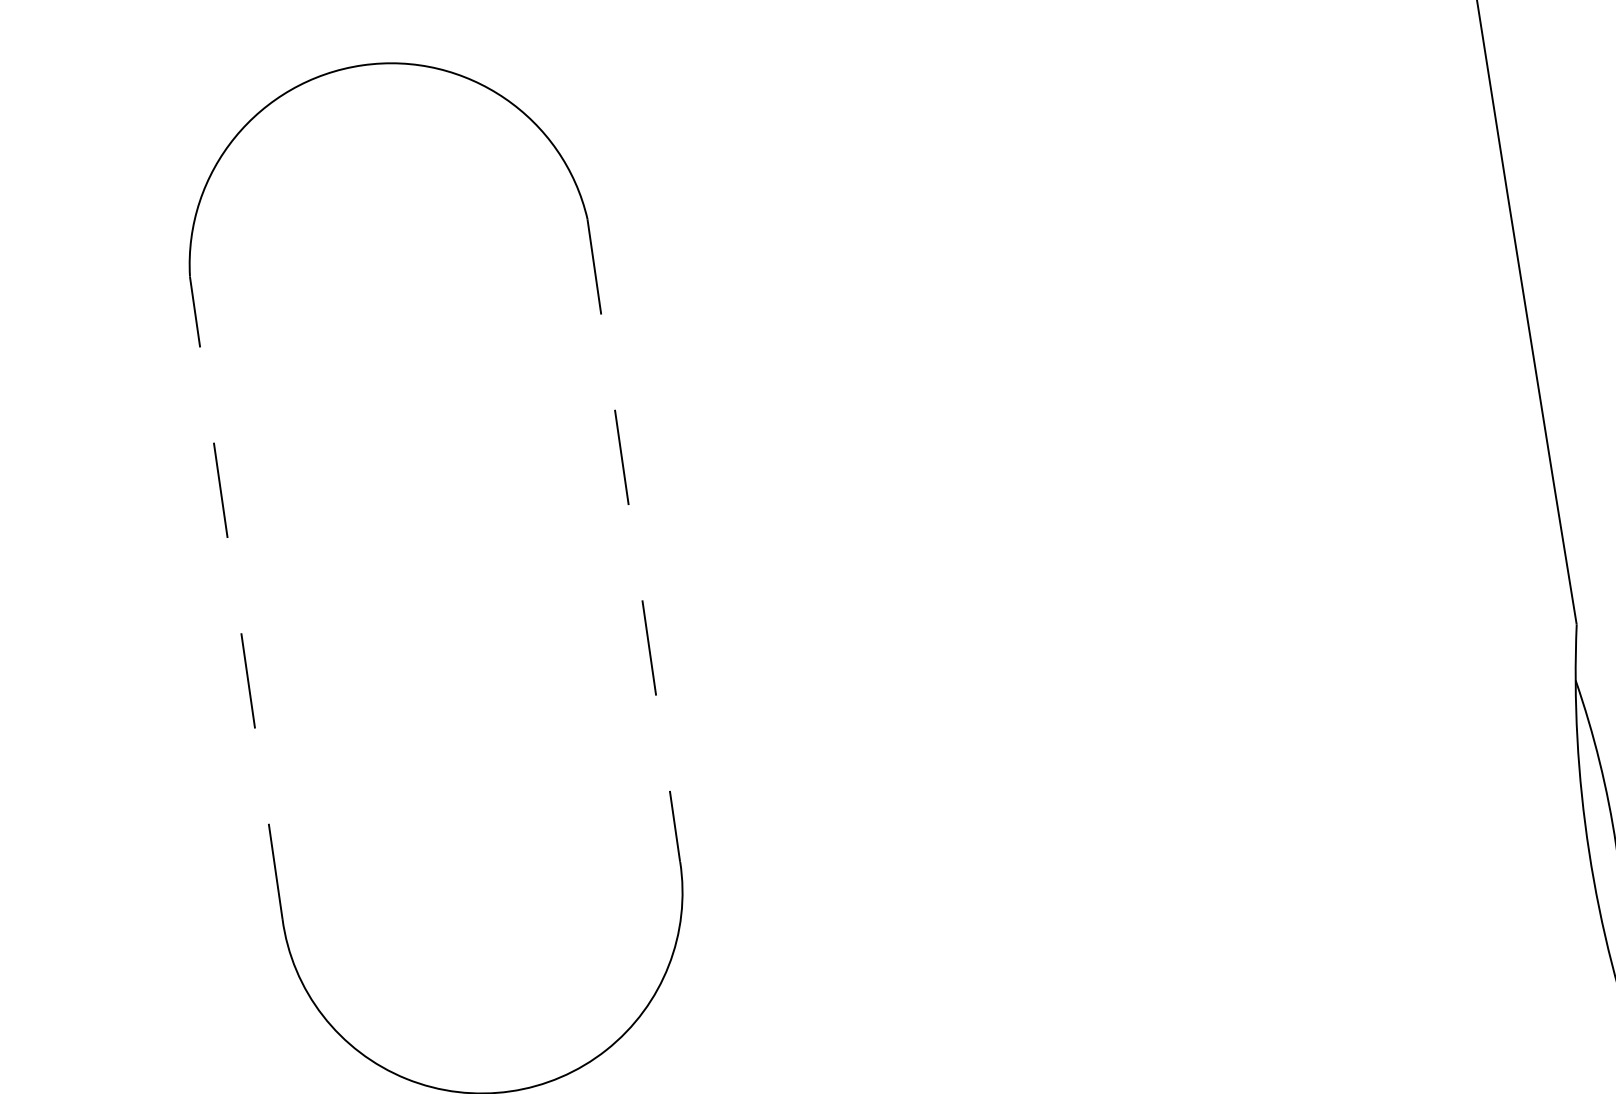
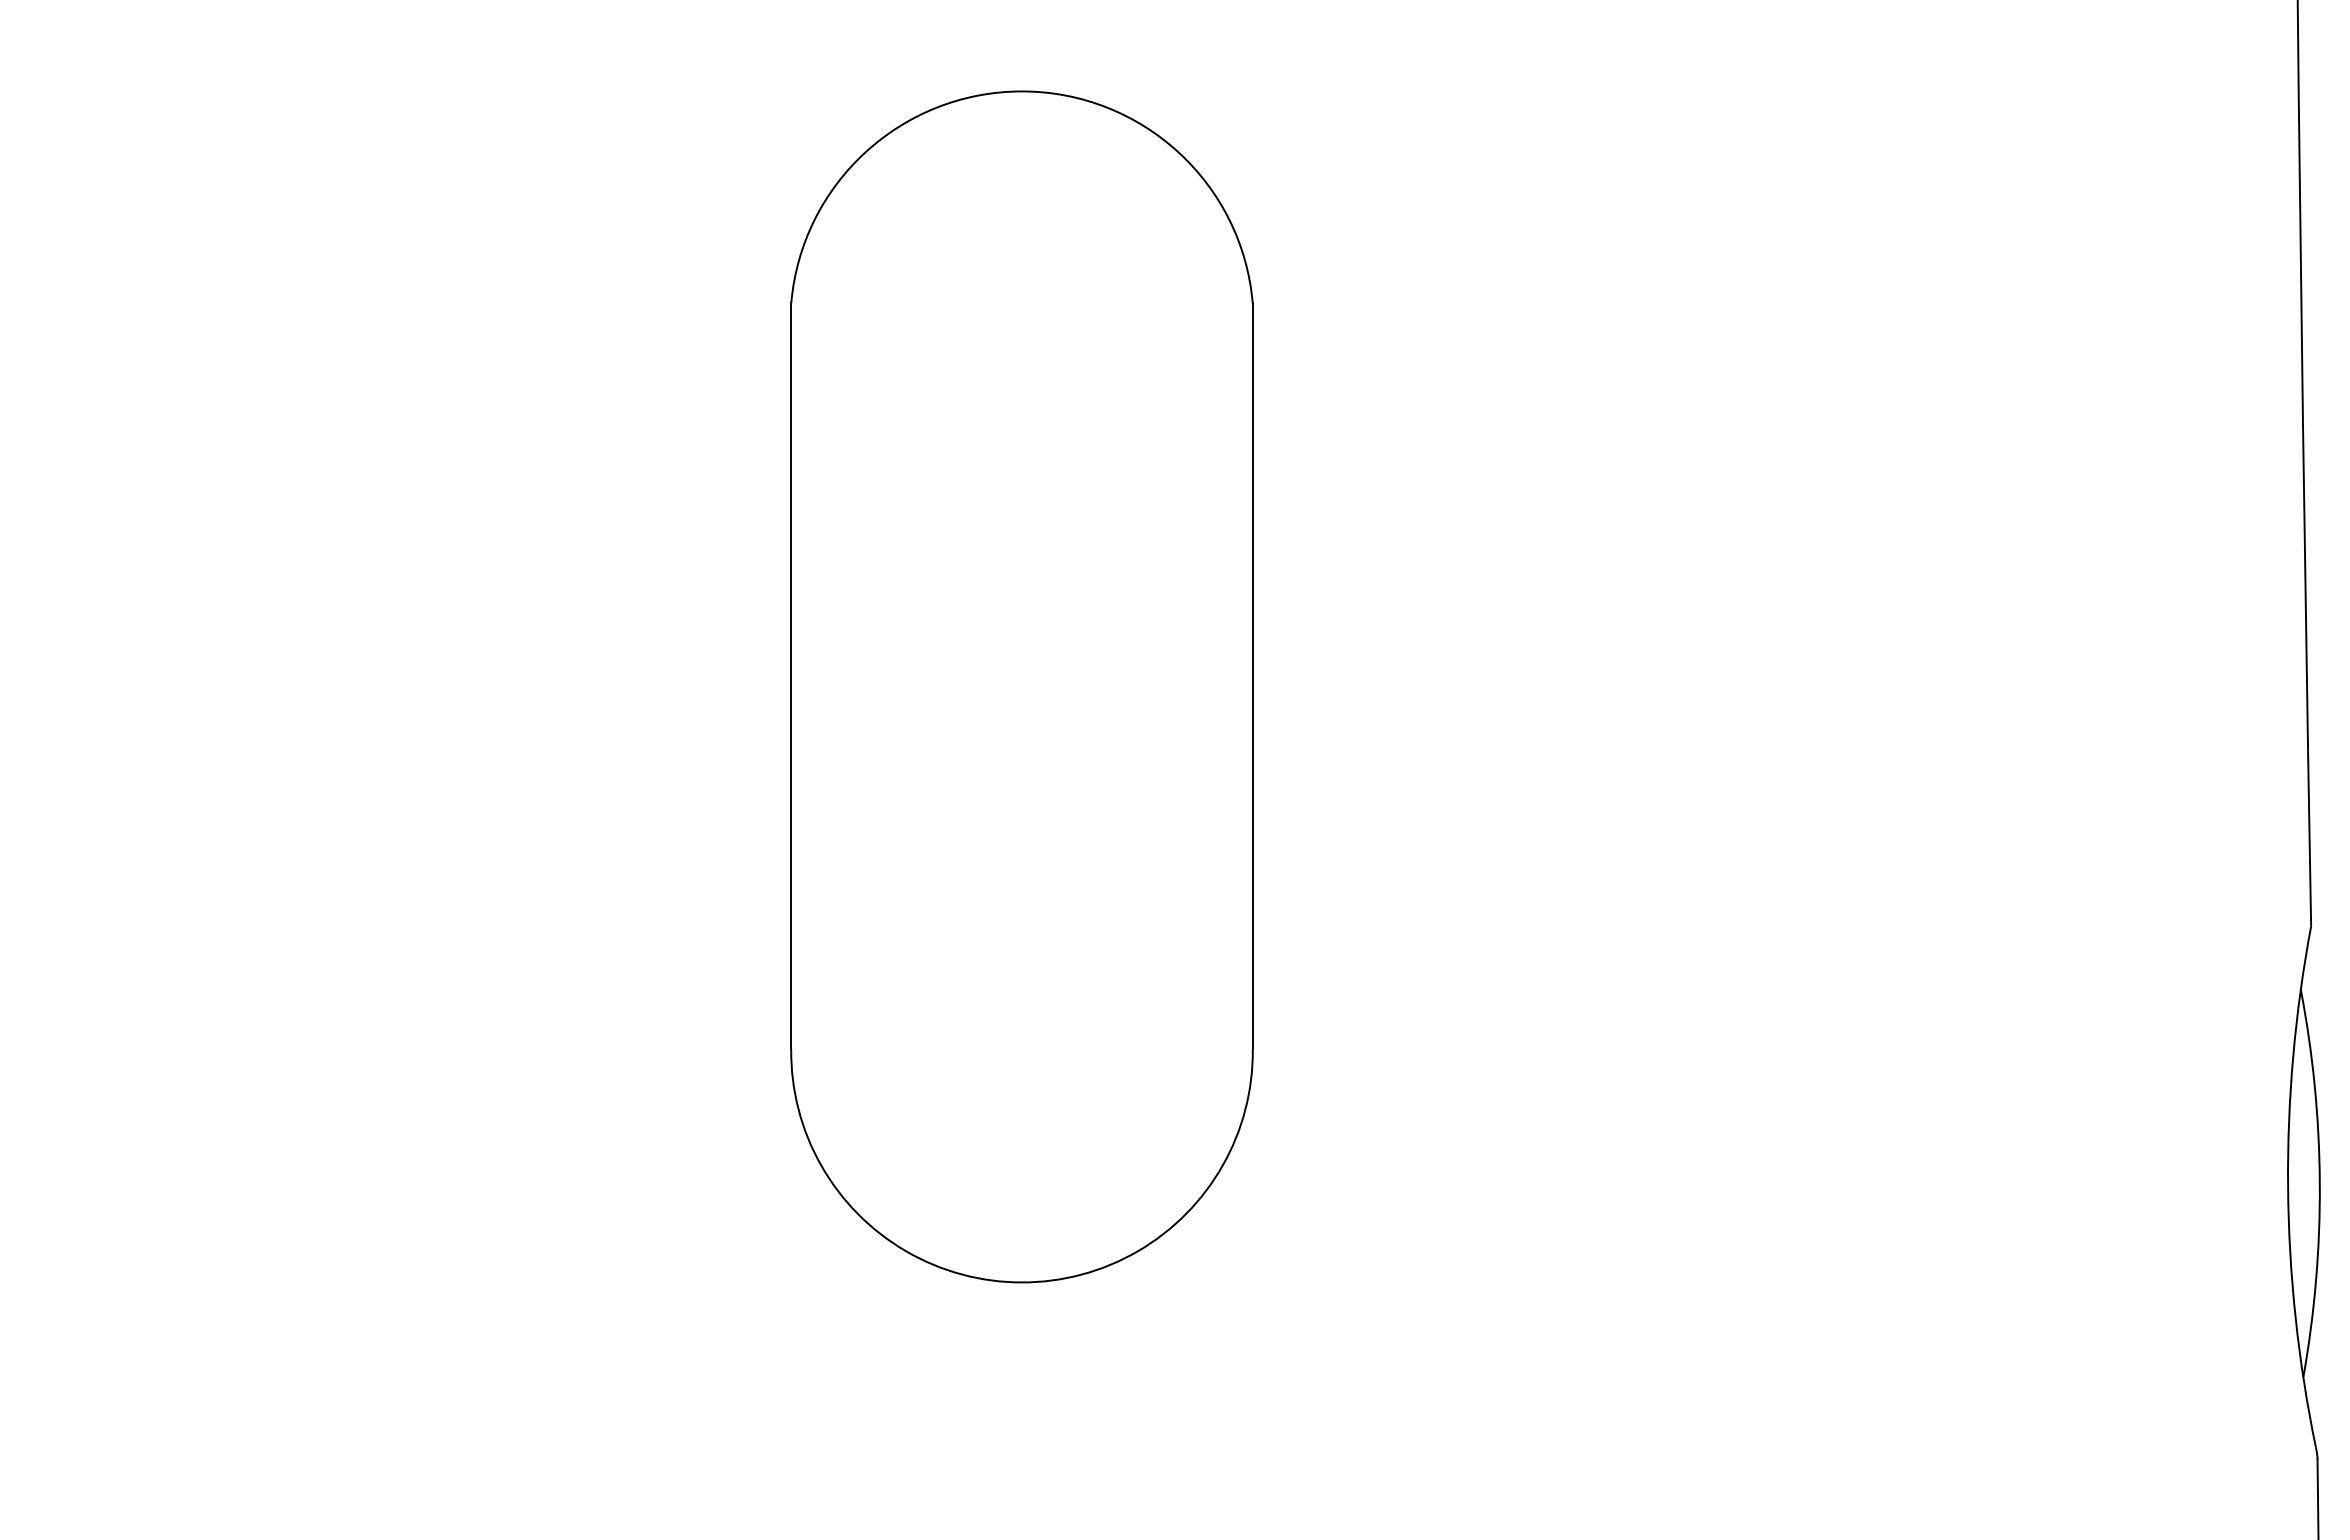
line: (633, 540) -> (1252, 676), dashed -> solid
line: (236, 598) -> (791, 676), dashed -> solid

